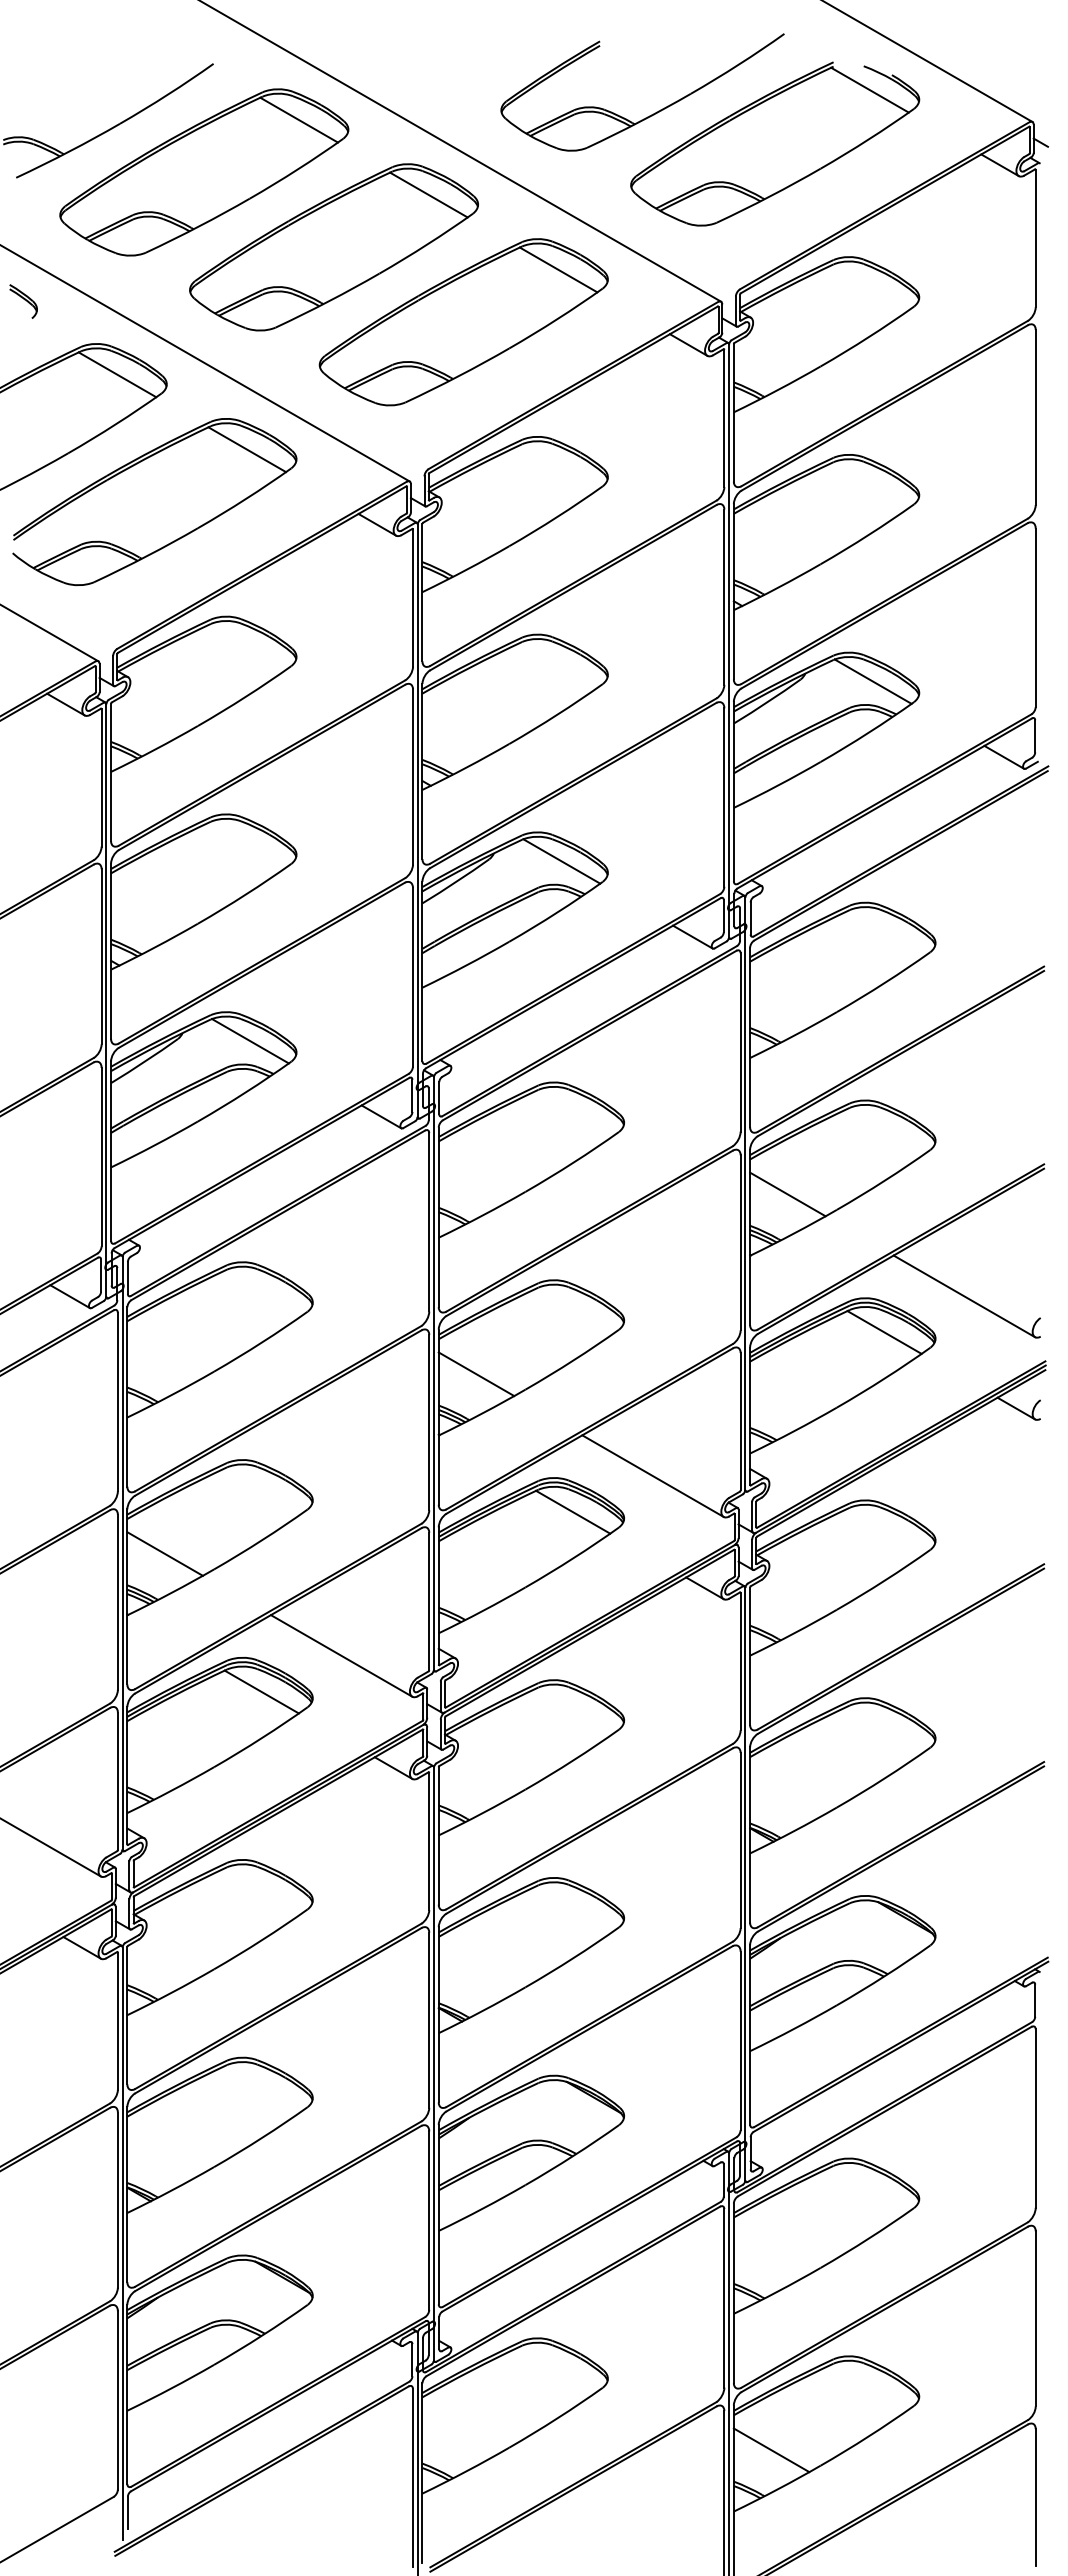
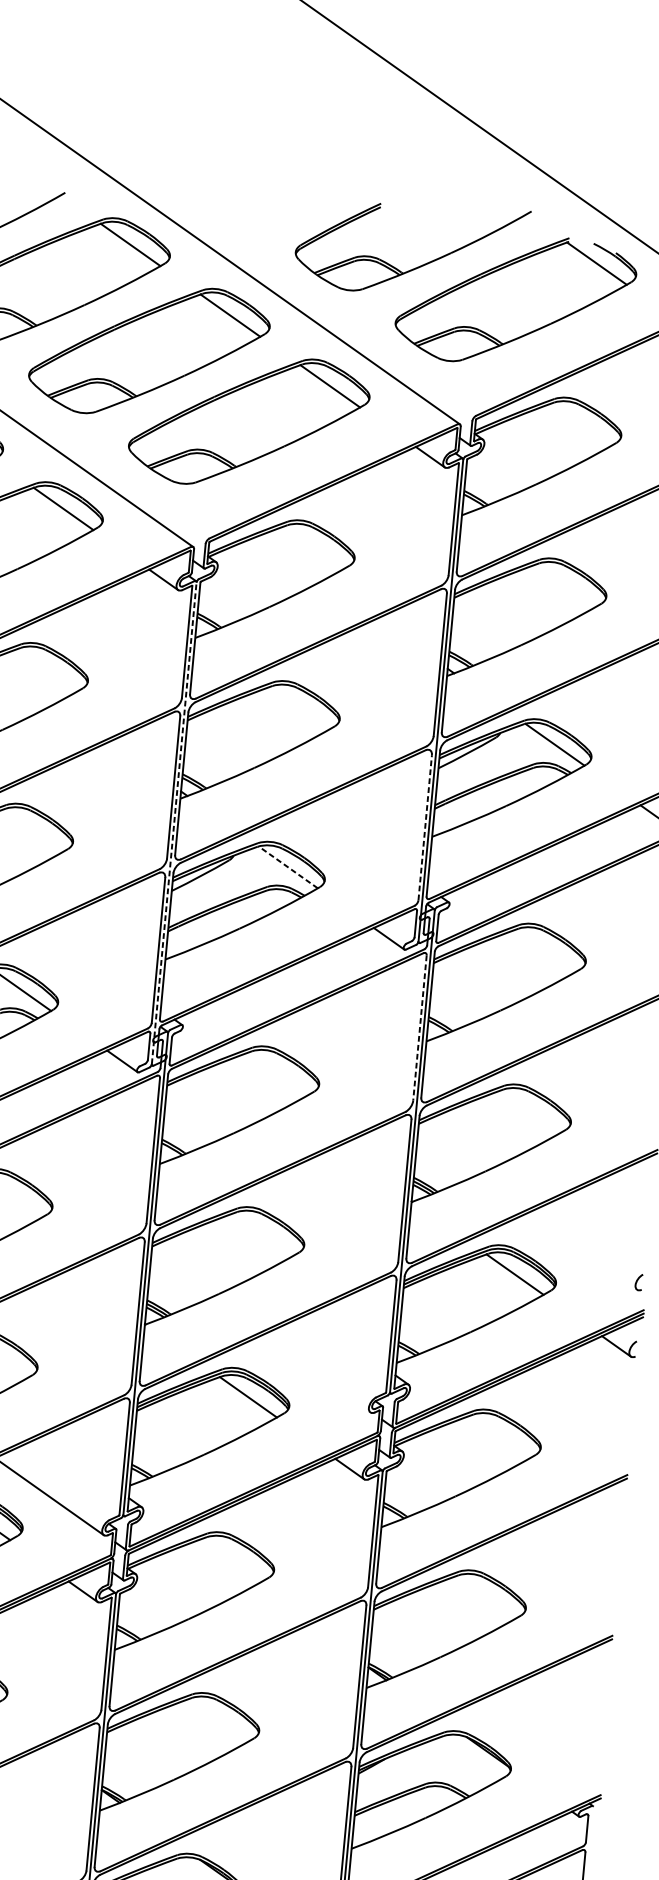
line: (724, 797) -> (425, 827), solid -> dashed
line: (417, 820) -> (174, 823), solid -> dashed
line: (561, 861) -> (288, 867), solid -> dashed
line: (740, 1042) -> (419, 1028), solid -> dashed
line: (787, 1194) -> (446, 1155), removed
line: (964, 1296) -> (582, 1251), removed
line: (476, 1374) -> (180, 1278), removed
line: (652, 1475) -> (315, 1373), removed

